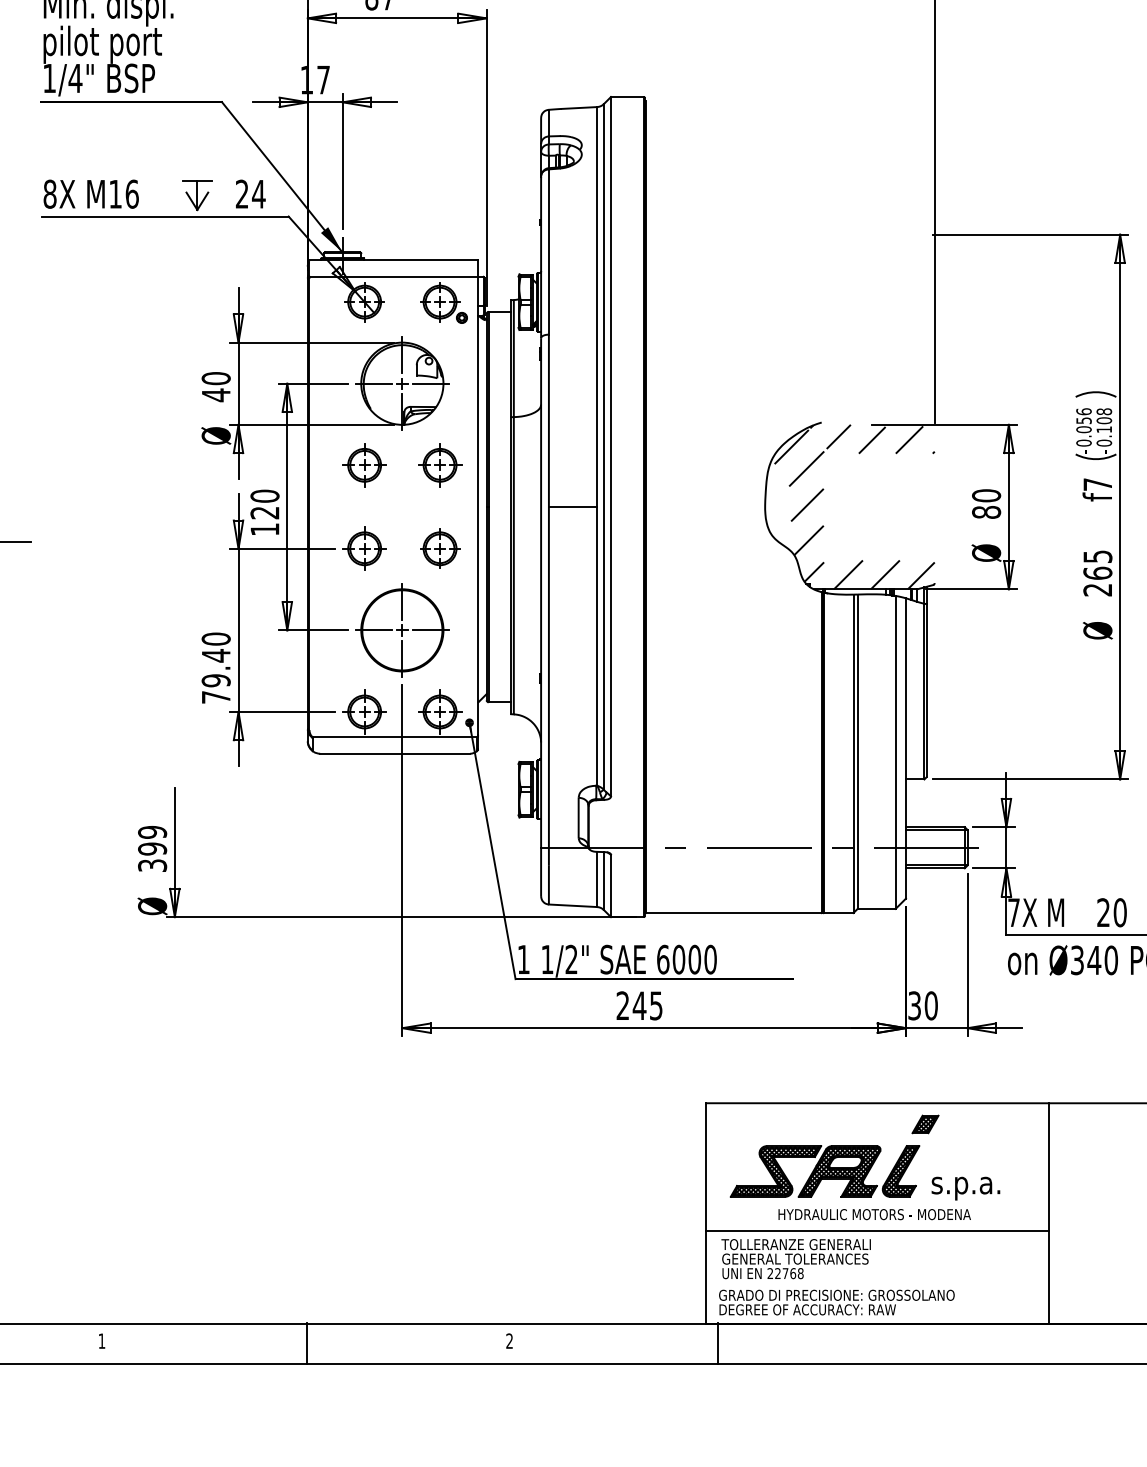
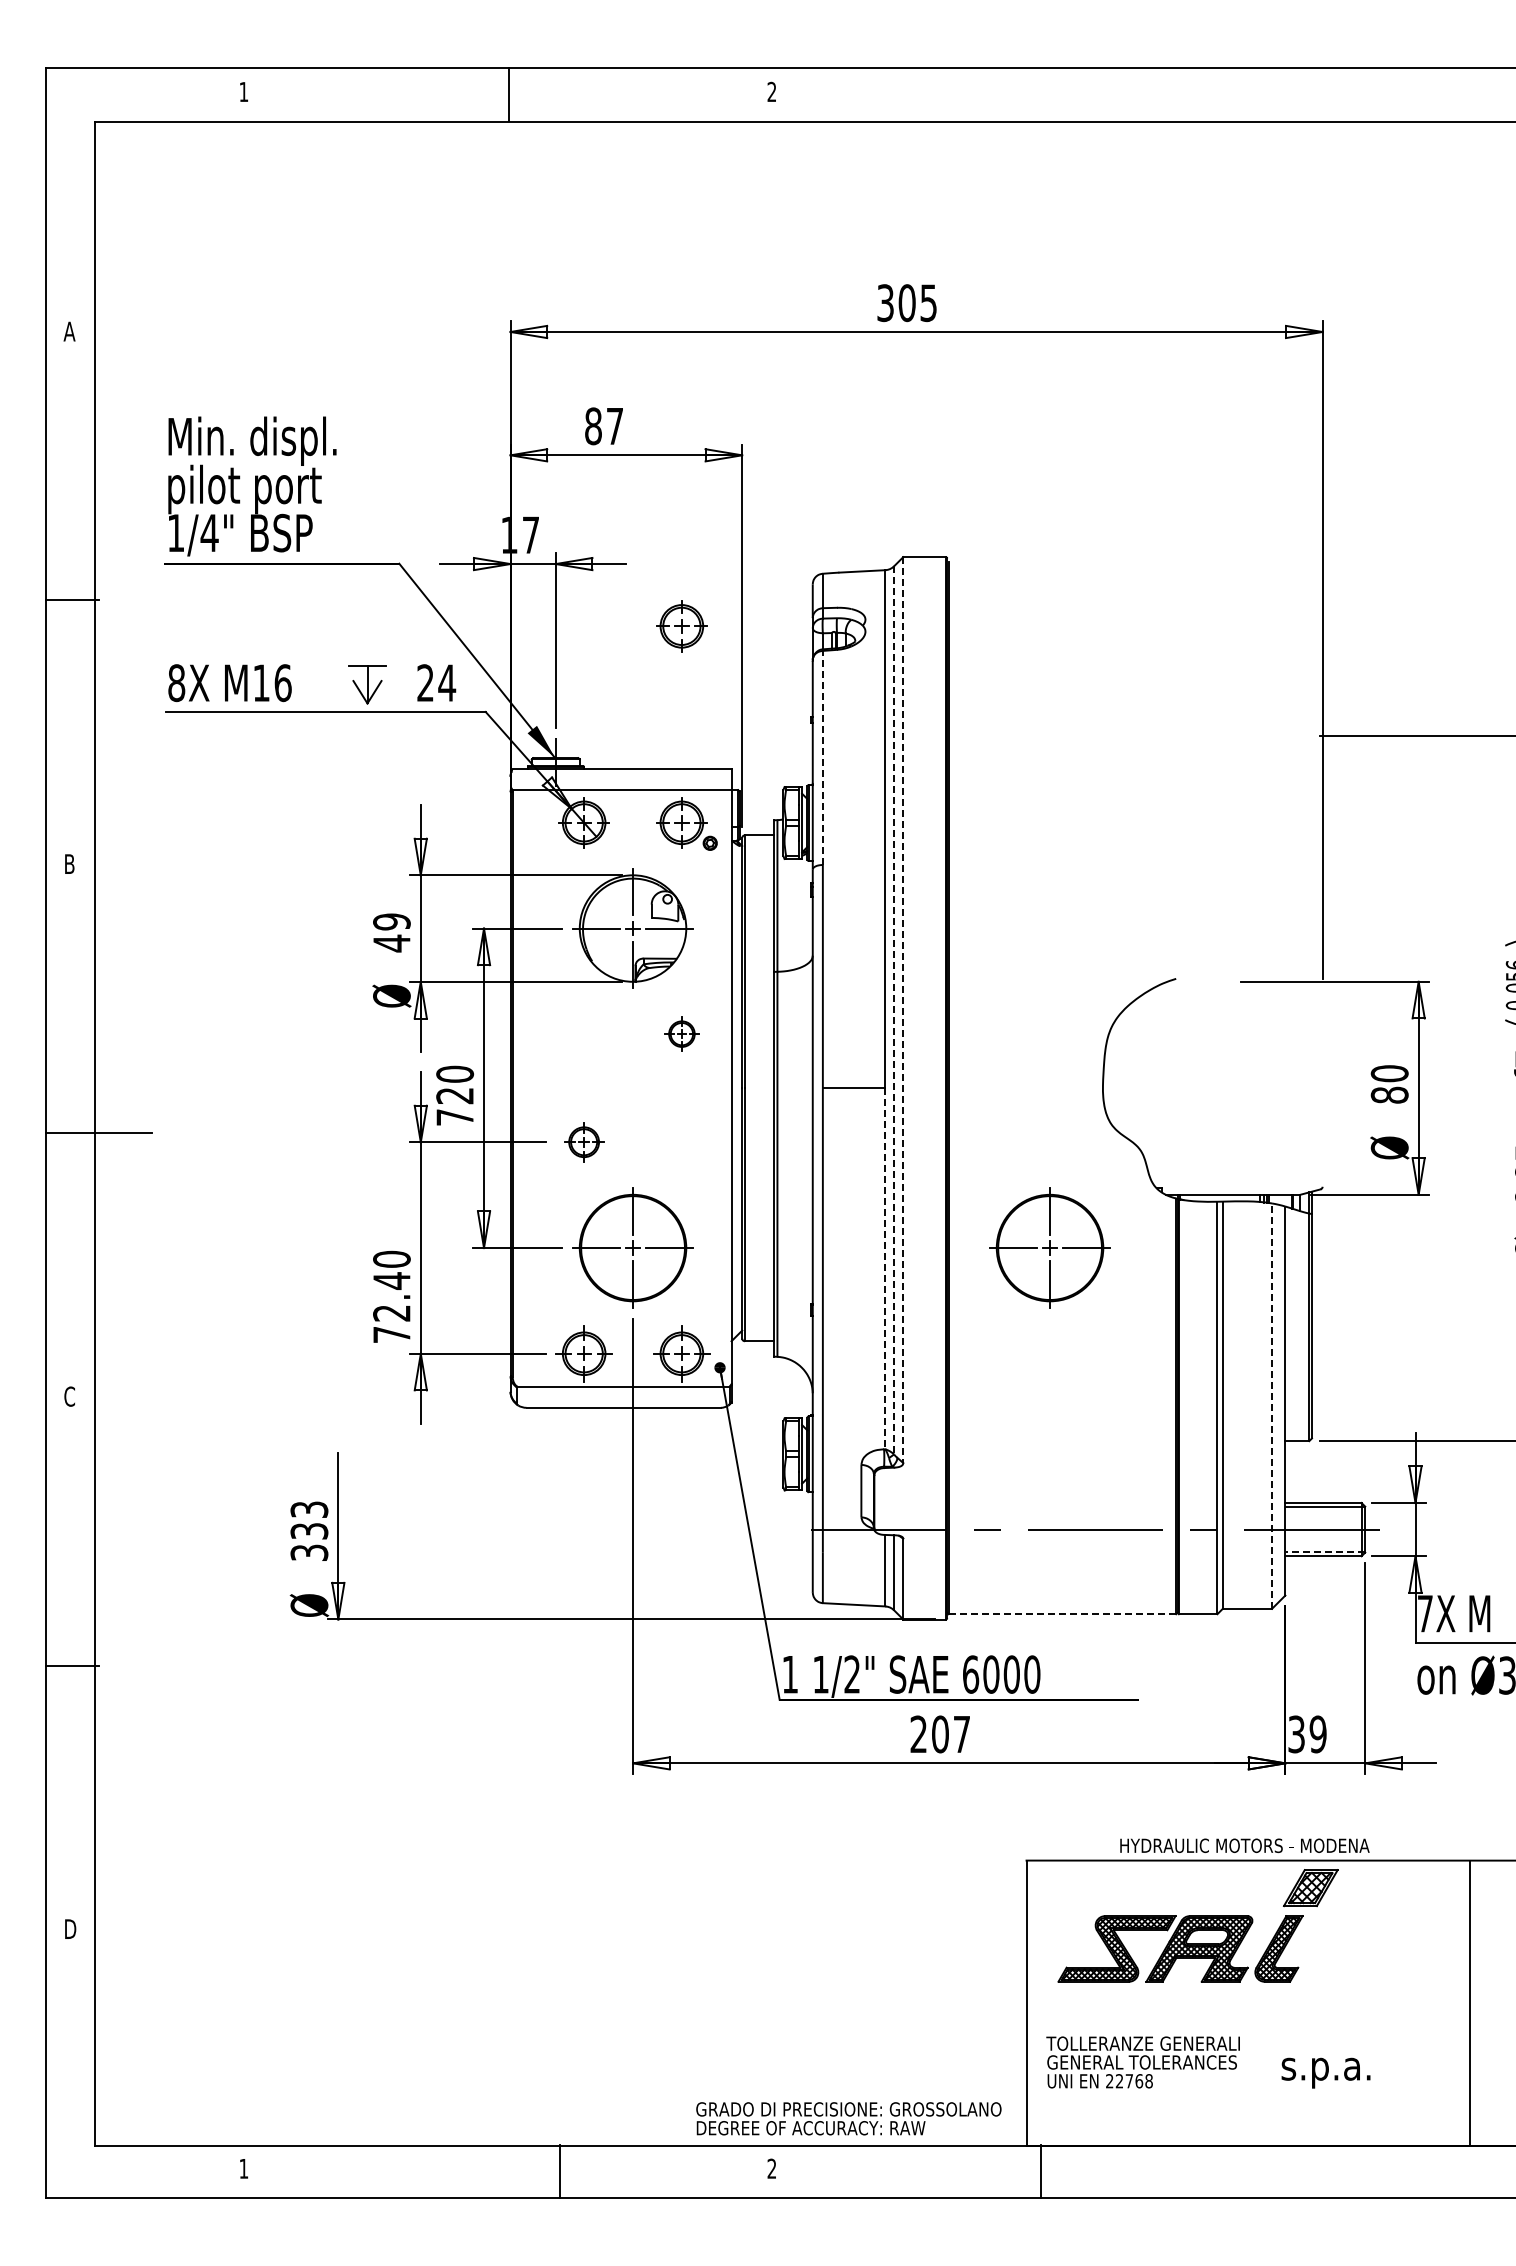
line: (548, 251) -> (822, 757), solid -> dashed
text: (215, 378) -> (391, 921), 40 -> 49
line: (604, 446) -> (894, 1010), solid -> dashed
line: (611, 446) -> (903, 1010), solid -> dashed
part: (364, 464) -> (583, 1033), removed
part: (439, 464) -> (681, 1033), size x0.6
hatch: (852, 506) -> (1216, 1087), removed
text: (264, 529) -> (454, 1117), 120 -> 720
part: (364, 548) -> (583, 1141), size x0.7
part: (439, 548) -> (681, 626), moved
part: (723, 629) -> (1049, 1247), added
line: (597, 646) -> (885, 1268), solid -> dashed
text: (215, 680) -> (391, 1312), 79.40 -> 72.40
line: (896, 752) -> (1272, 1406), solid -> dashed
text: (152, 840) -> (309, 1520), 399 -> 333
line: (936, 864) -> (1325, 1551), solid -> dashed
line: (733, 913) -> (1062, 1614), solid -> dashed
text: (647, 1005) -> (950, 1734), 245 -> 207
text: (930, 1005) -> (1317, 1734), 30 -> 39
part: (925, 1124) -> (1310, 1887), size x1.6
text: (965, 1188) -> (1325, 2072), moved
text: (874, 1214) -> (1244, 1845), moved
line: (877, 1230) -> (1248, 2025), removed
text: (836, 1302) -> (848, 2118), moved
line: (306, 1343) -> (559, 2171), moved

